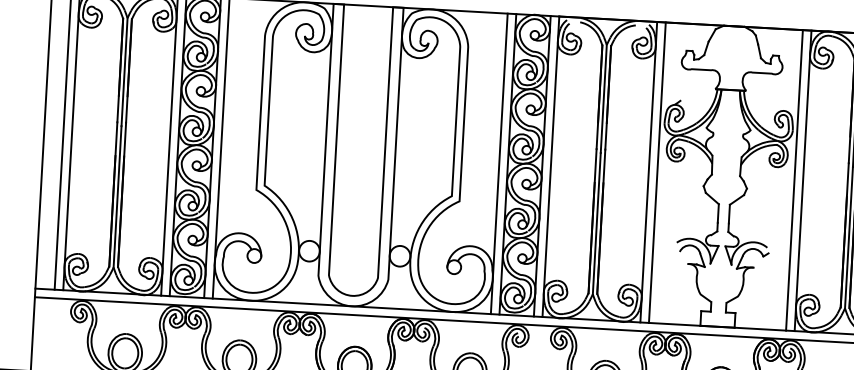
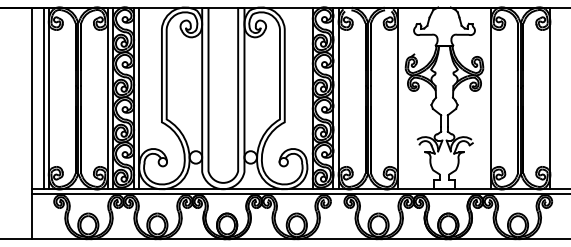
line: (499, 164) -> (307, 98), removed
line: (658, 172) -> (403, 98), removed
line: (793, 180) -> (485, 98), removed

